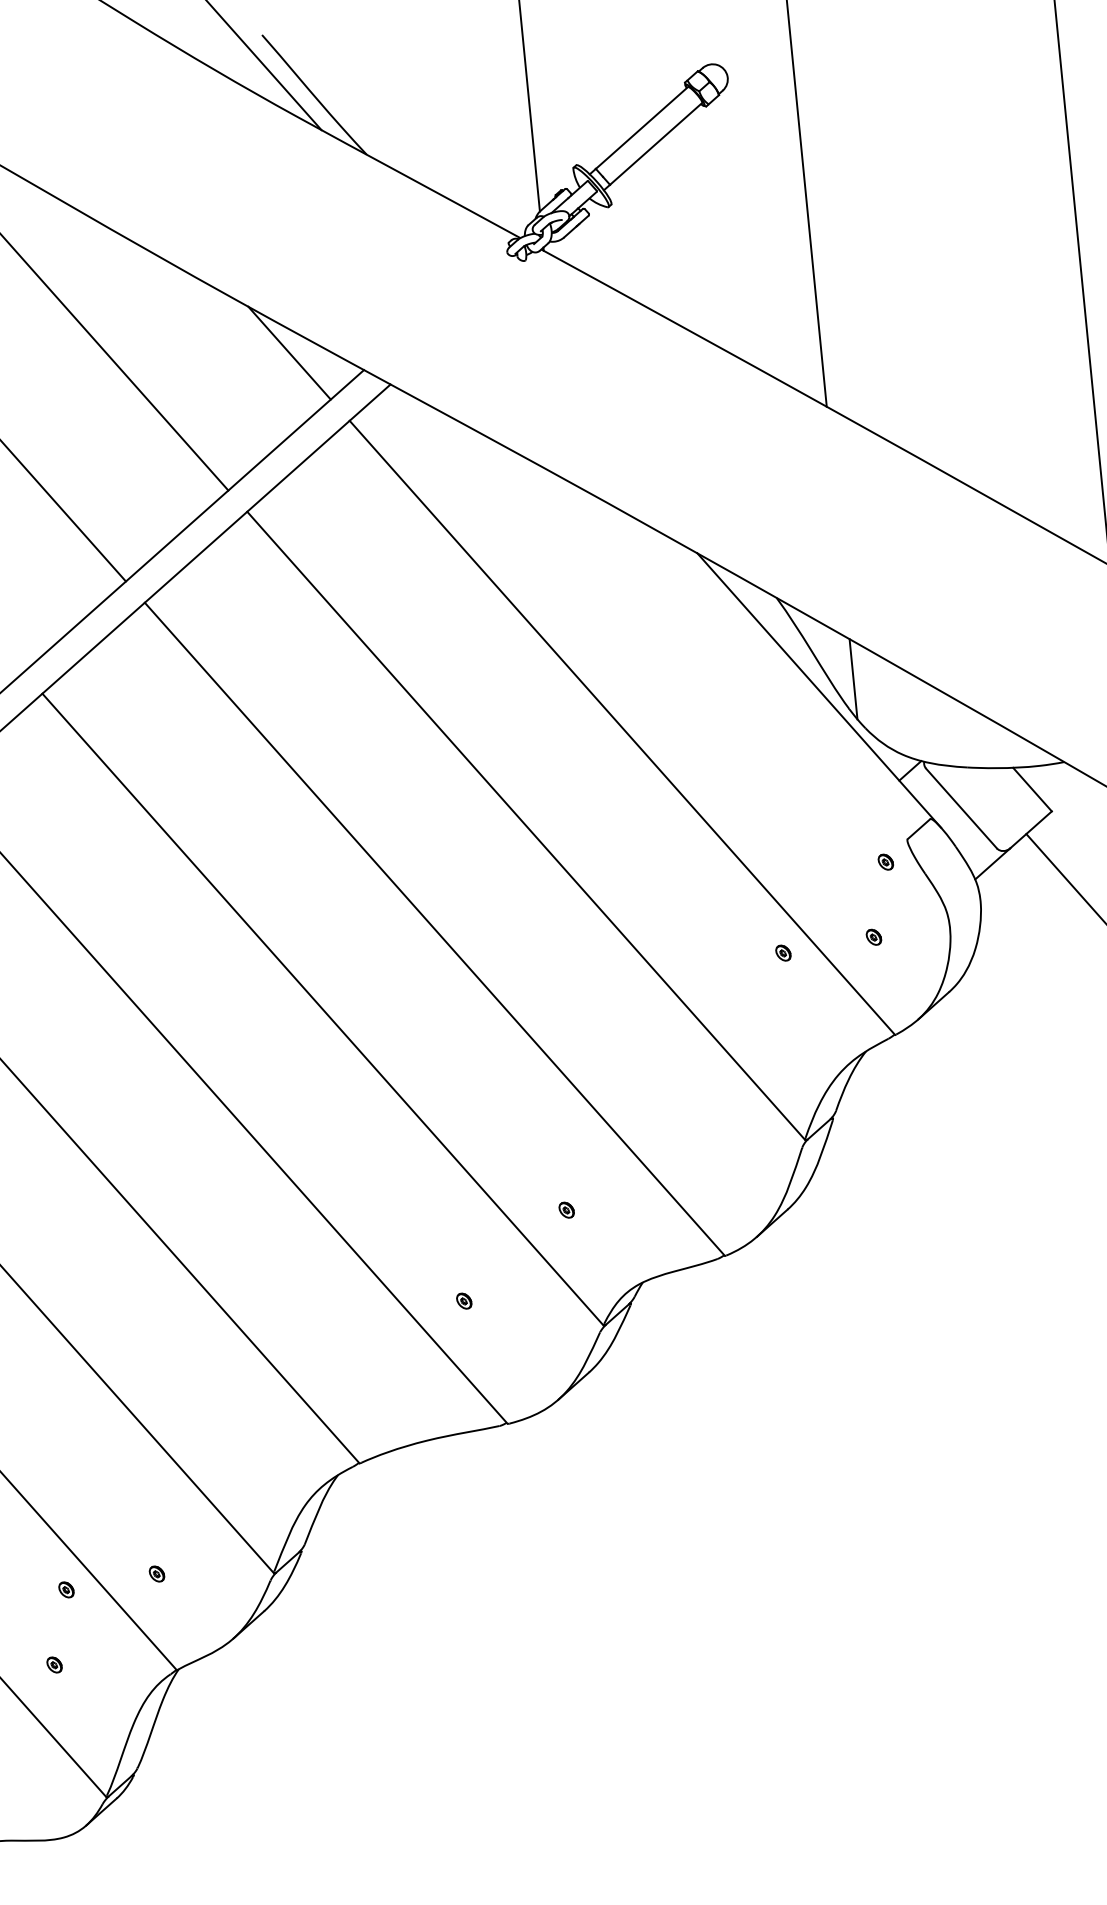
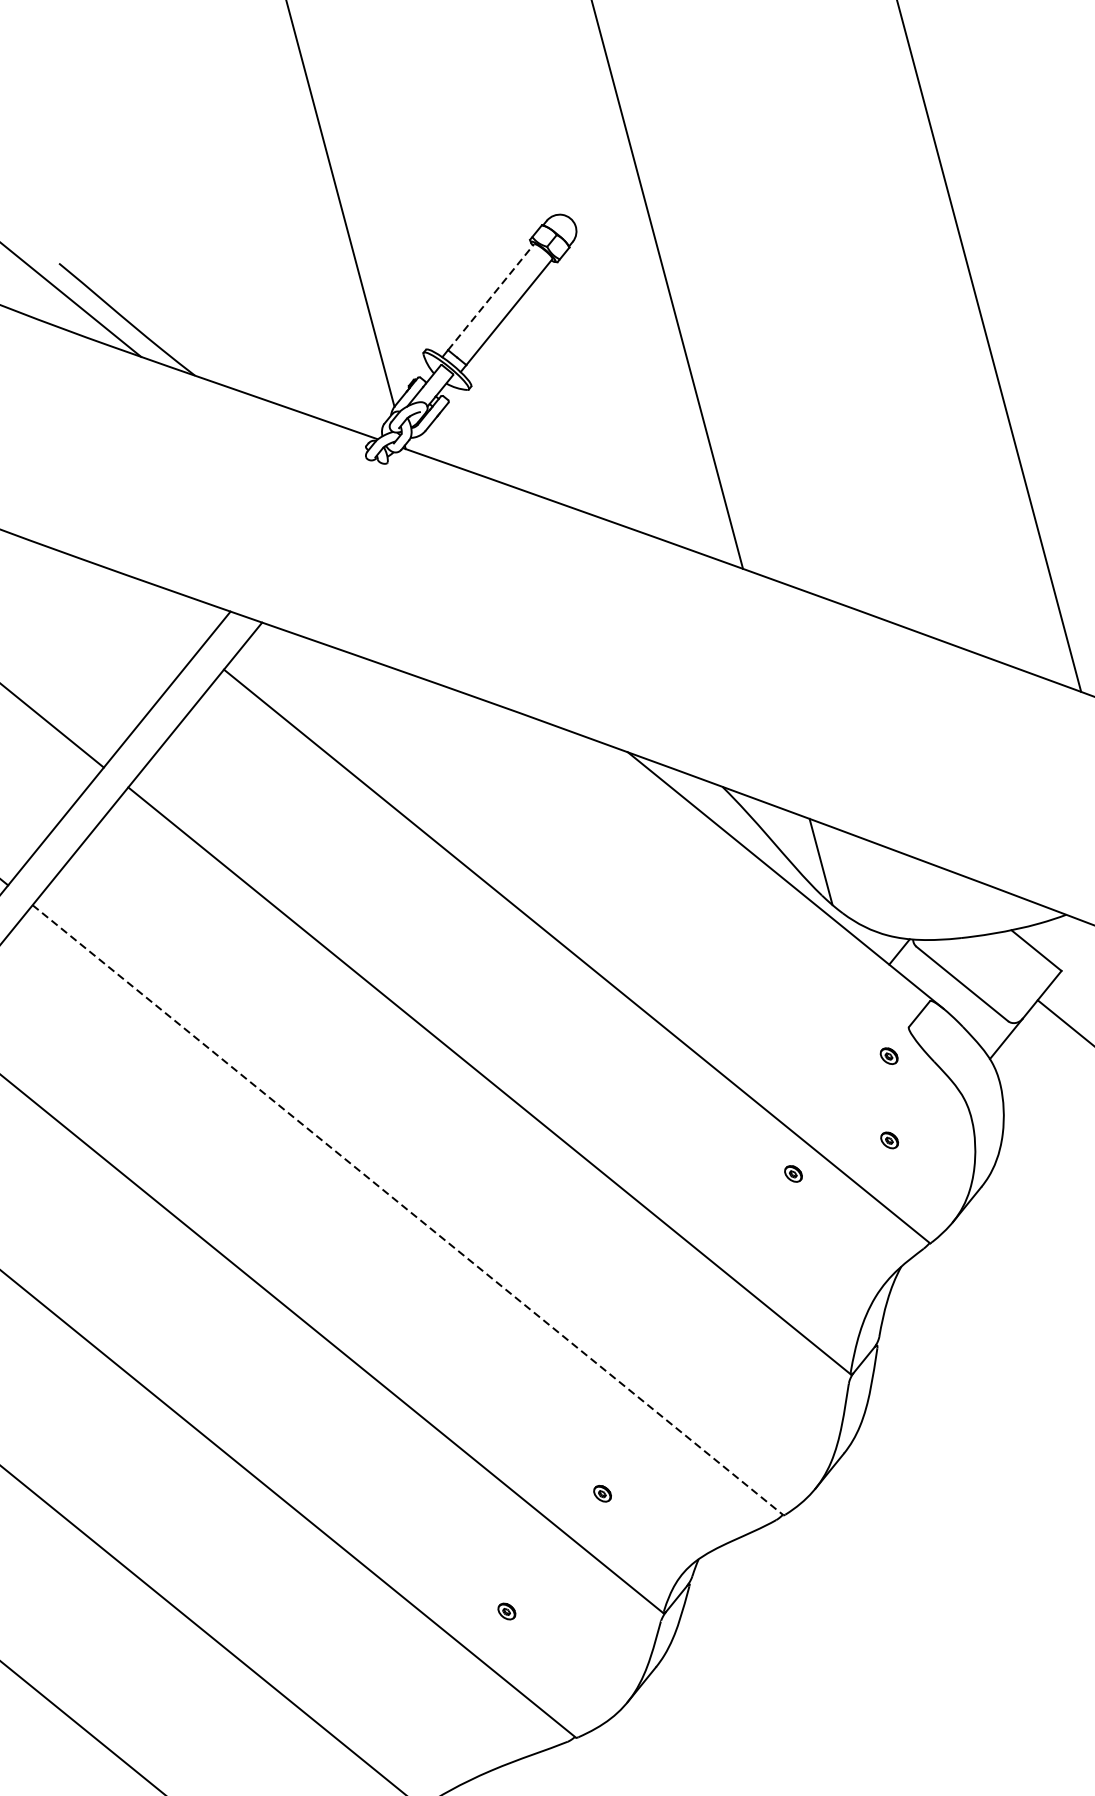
line: (641, 128) -> (490, 297), solid -> dashed
line: (289, 352) -> (145, 605), removed
line: (434, 929) -> (407, 1210), solid -> dashed

